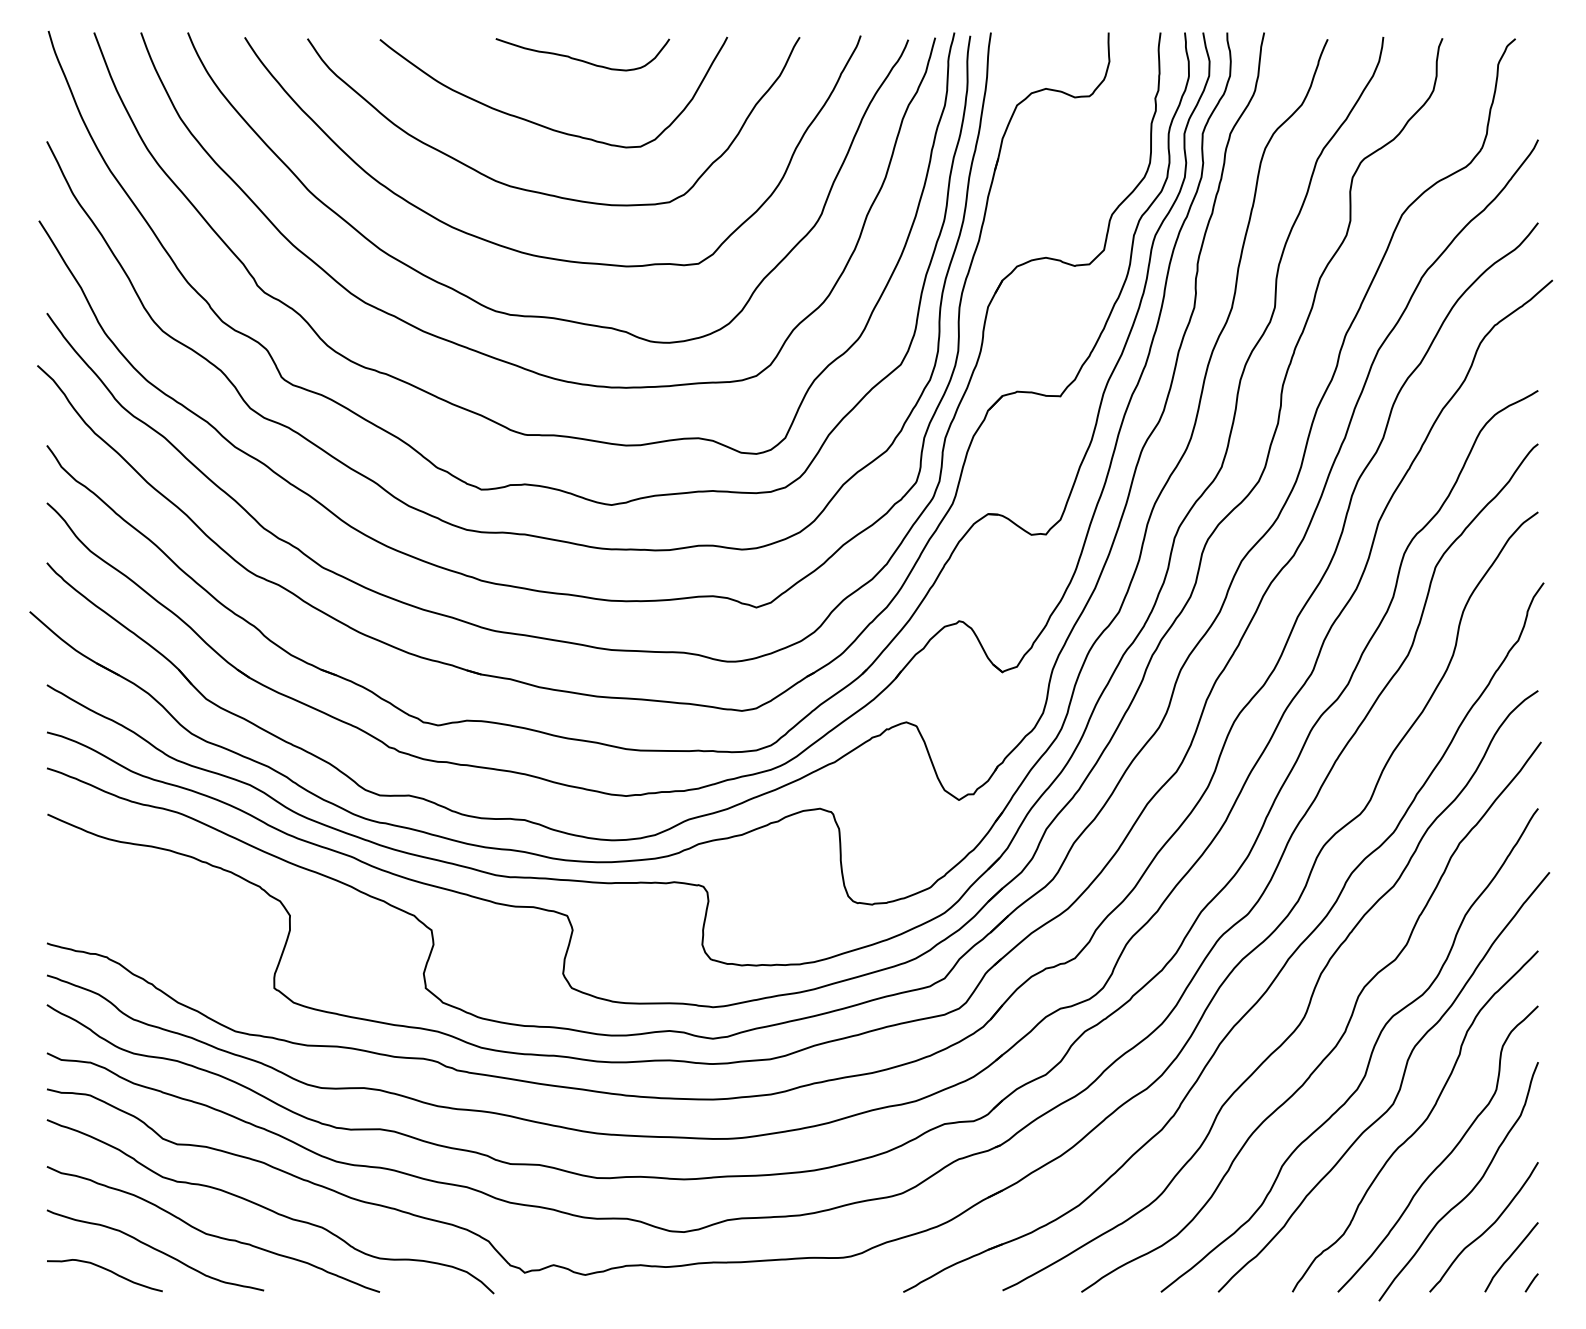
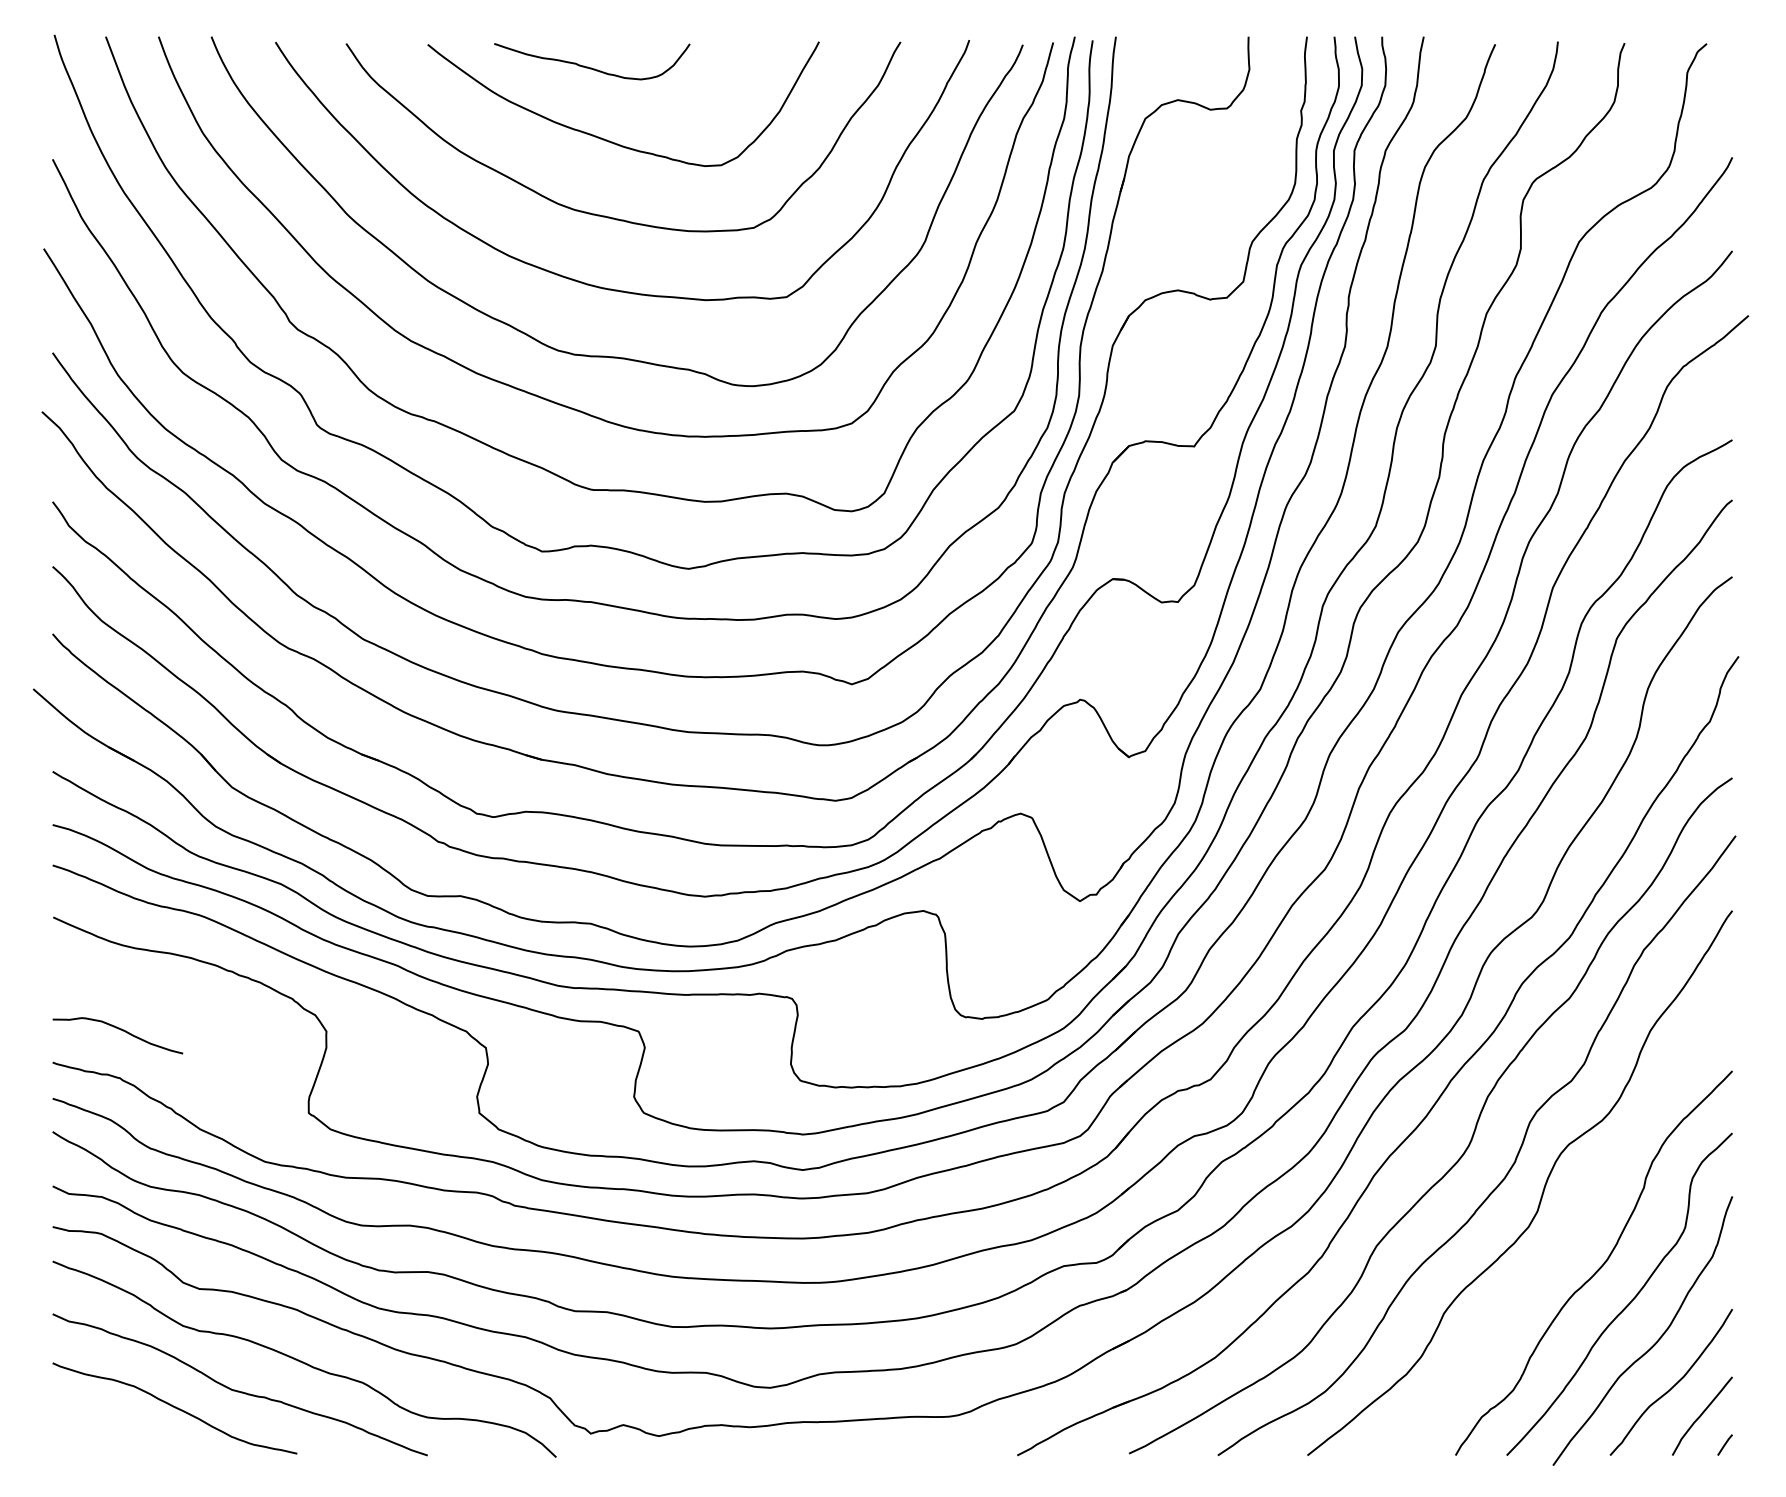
curve: (582, 59) -> (591, 67), moved
curve: (1399, 1086) -> (1576, 1223), removed
curve: (107, 1270) -> (120, 1030), moved

